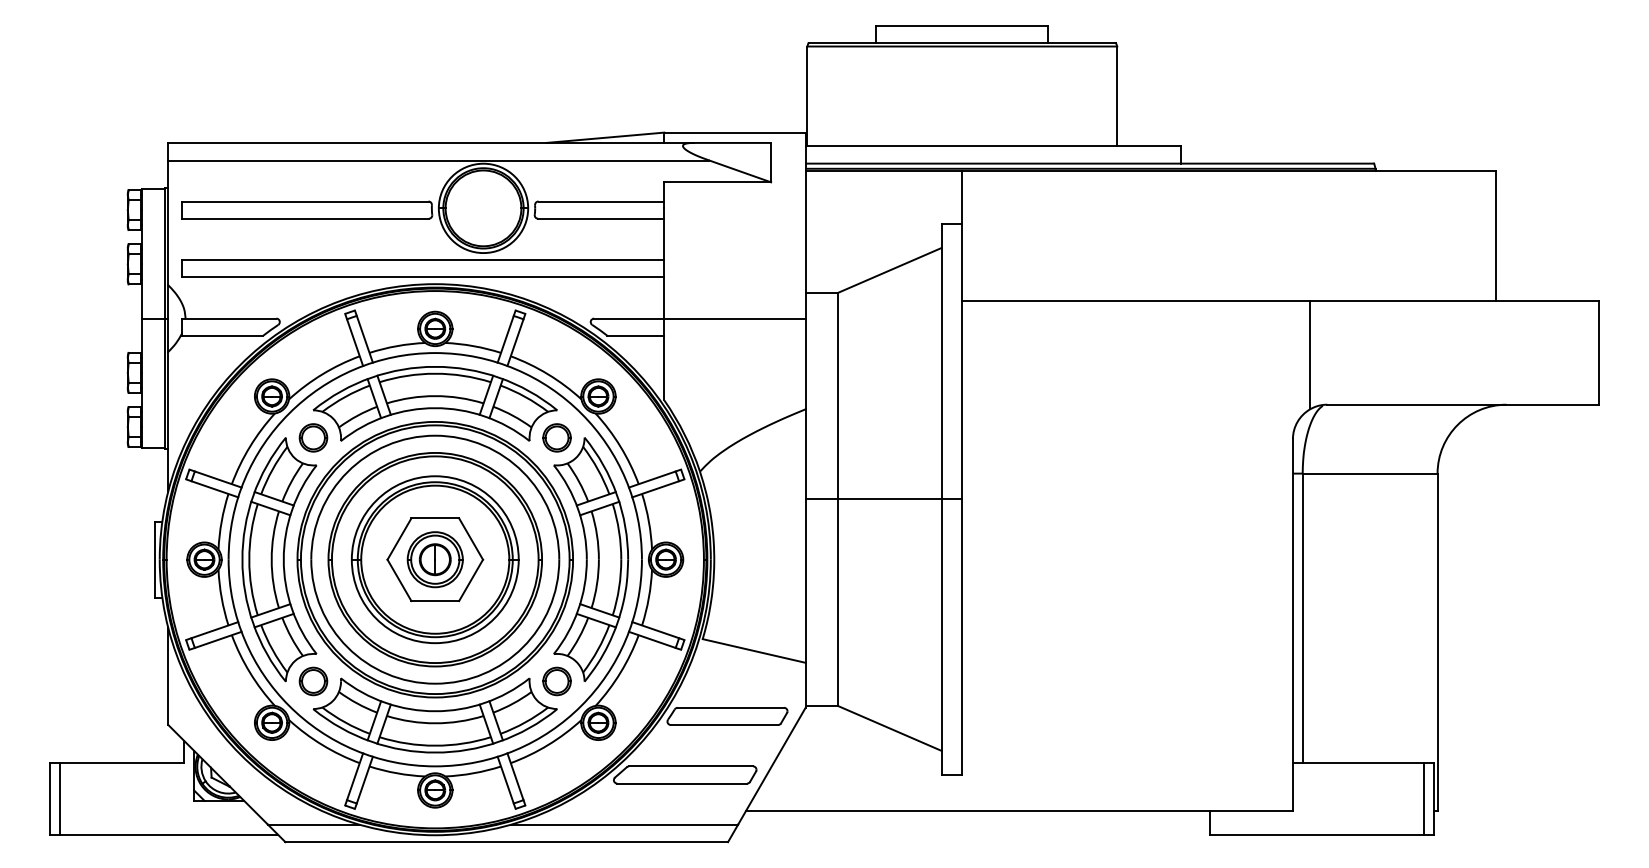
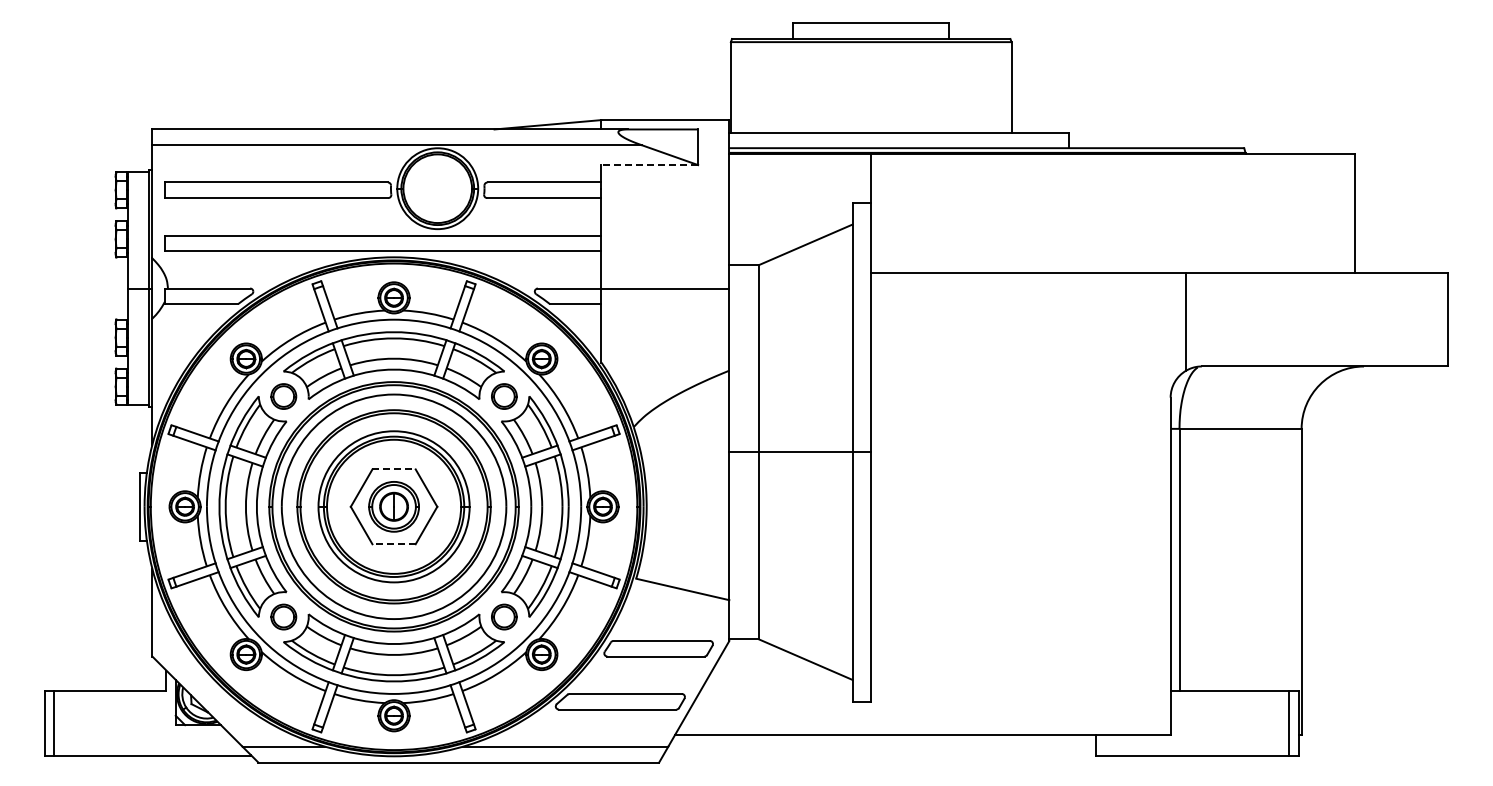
line: (717, 182) -> (649, 165), solid -> dashed
line: (435, 518) -> (394, 469), solid -> dashed
line: (435, 601) -> (394, 544), solid -> dashed

